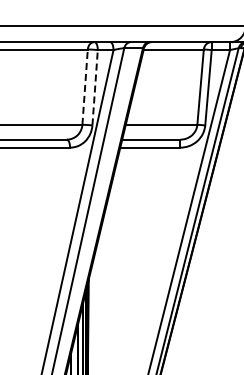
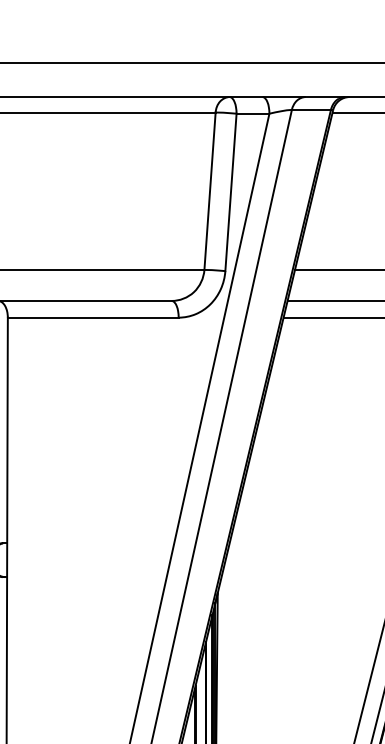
line: (85, 87) -> (210, 191), dashed -> solid
line: (95, 87) -> (231, 191), dashed -> solid

